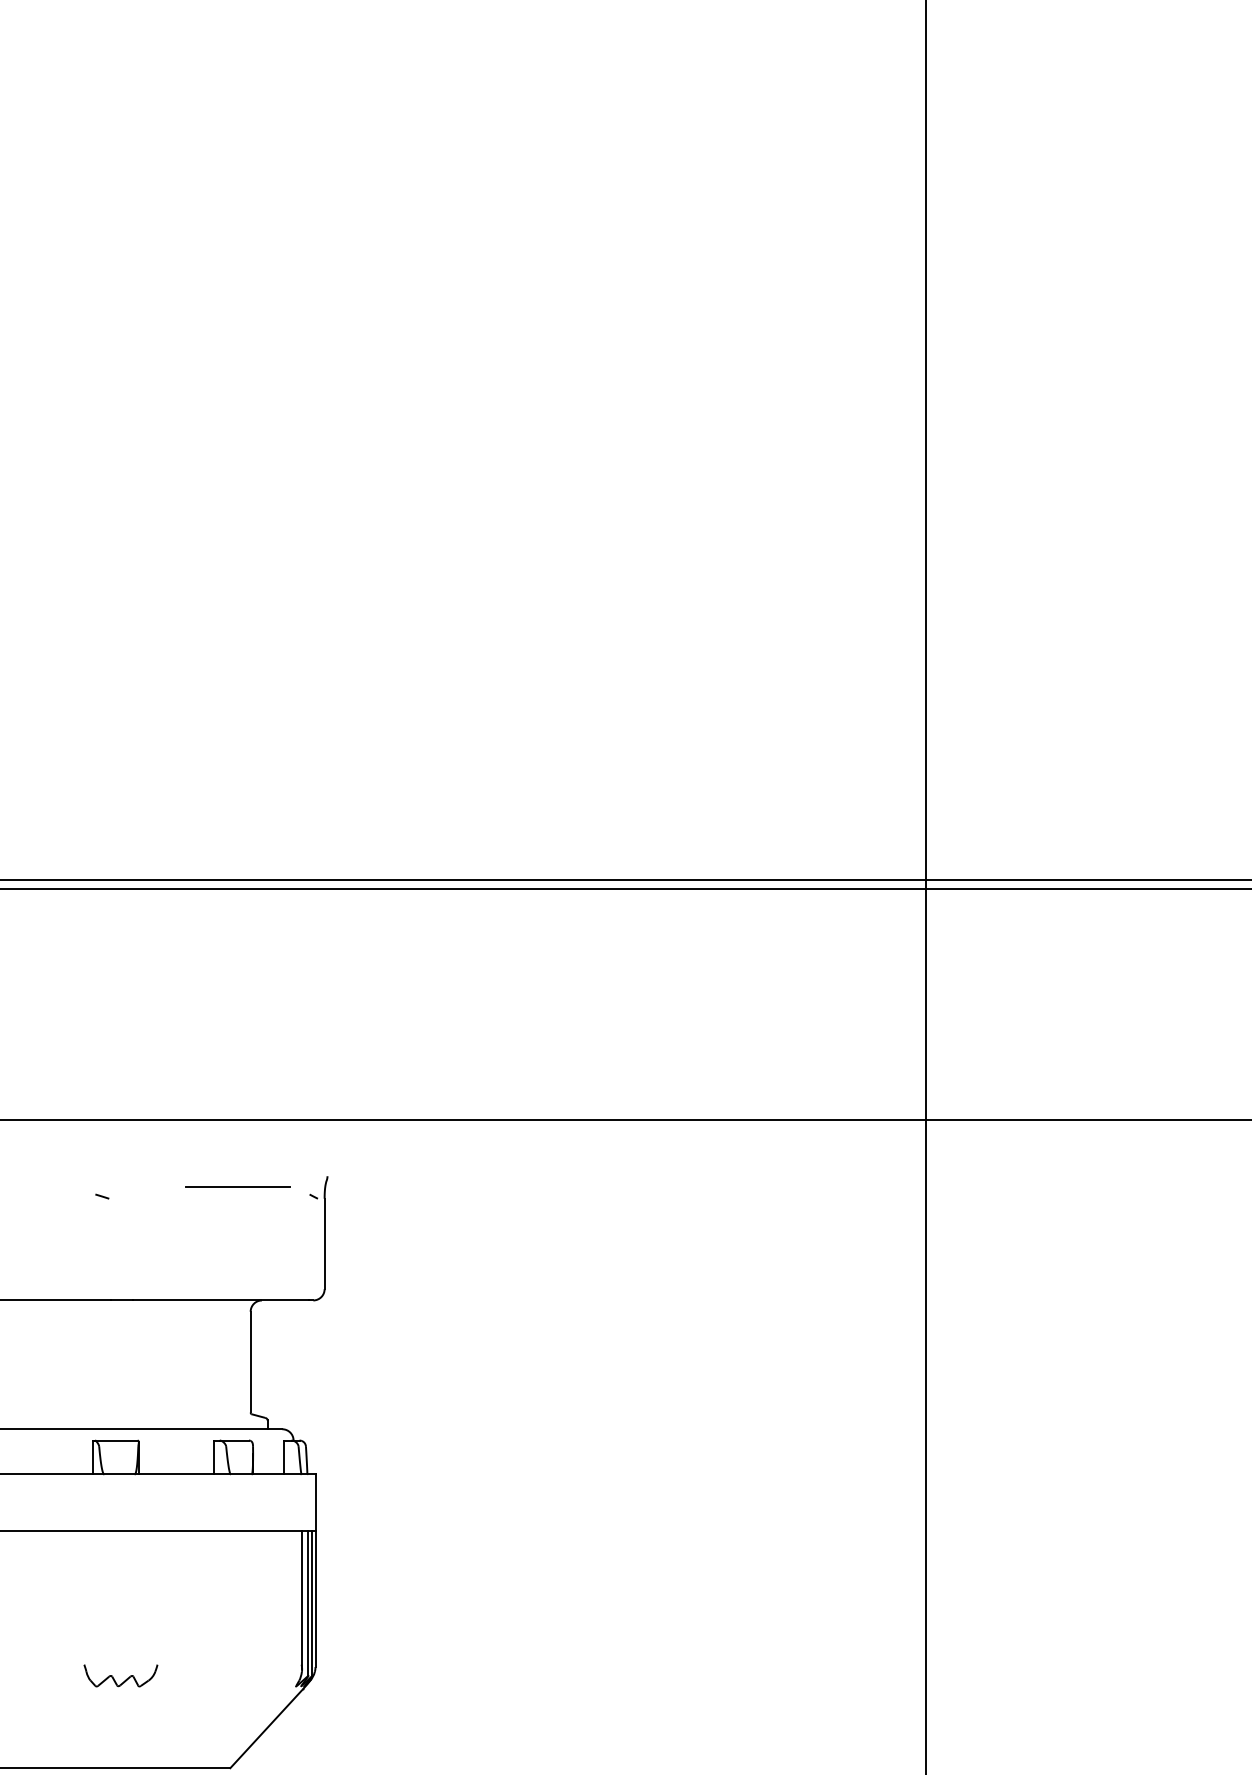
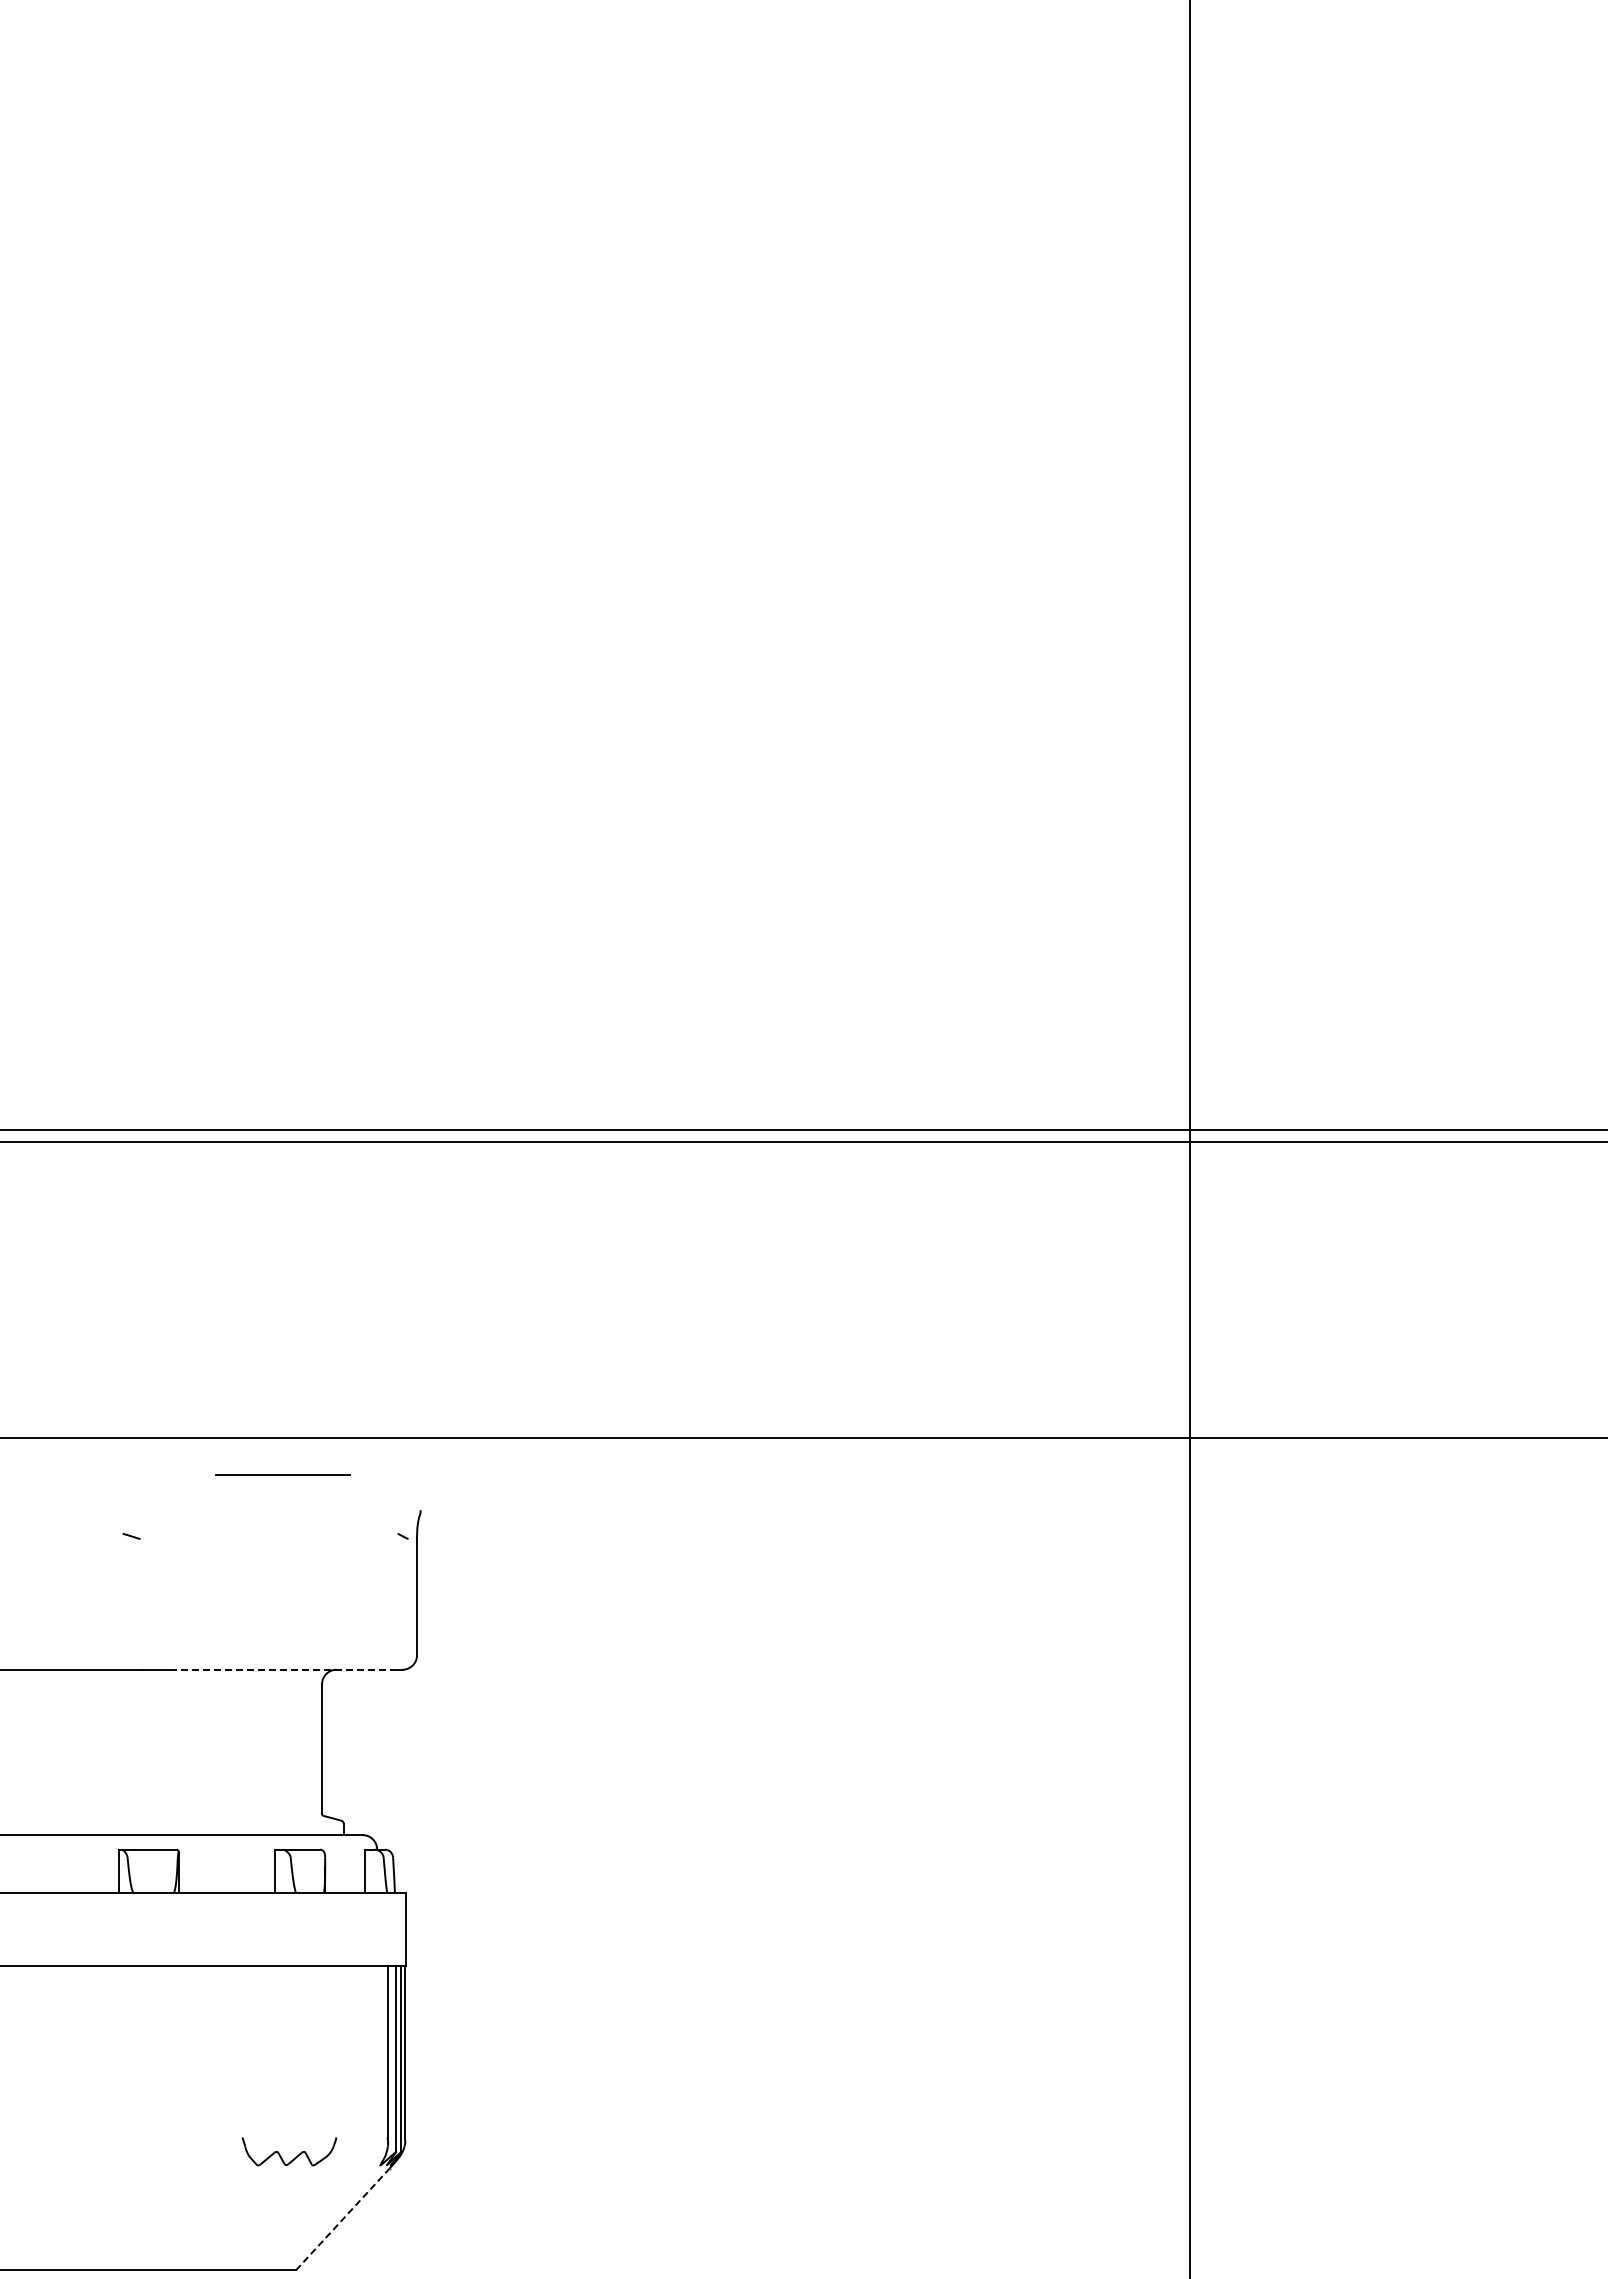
line: (237, 1187) -> (282, 1474), moved
line: (220, 1300) -> (283, 1669), solid -> dashed
part: (125, 1679) -> (295, 2156), moved
line: (267, 1728) -> (343, 2219), solid -> dashed

